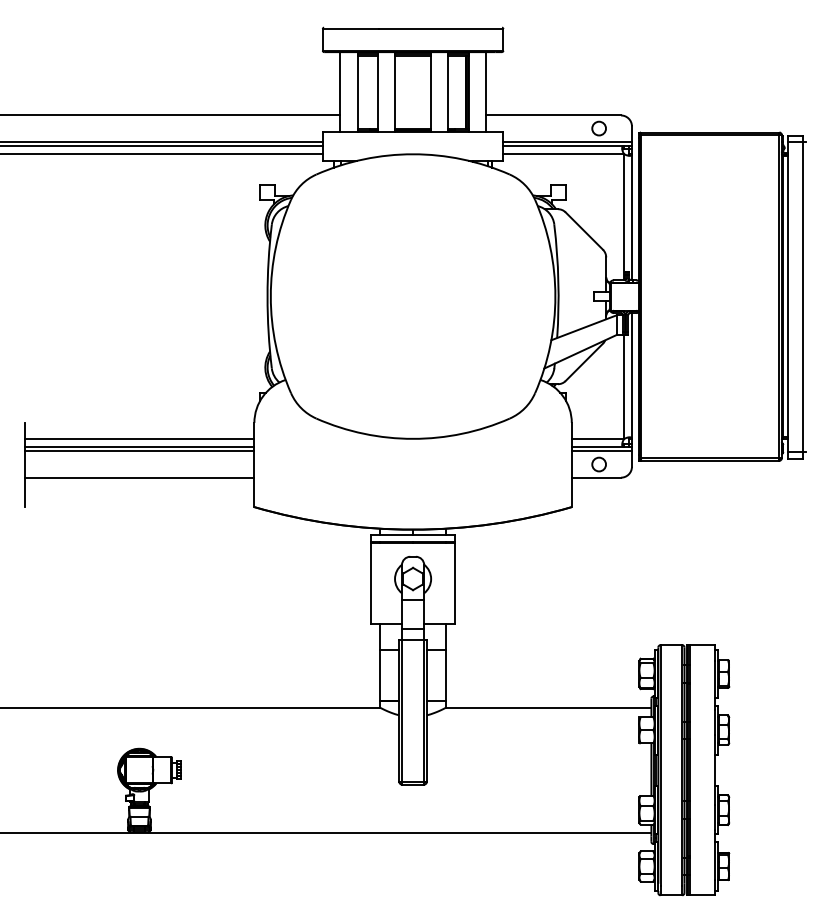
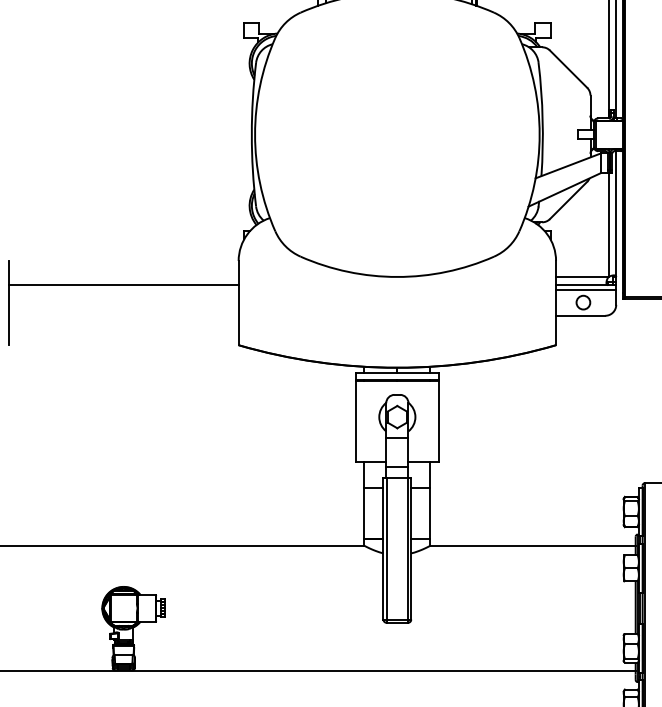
line: (139, 439) -> (123, 277), removed
line: (139, 451) -> (123, 289), removed
line: (139, 477) -> (123, 315), removed

